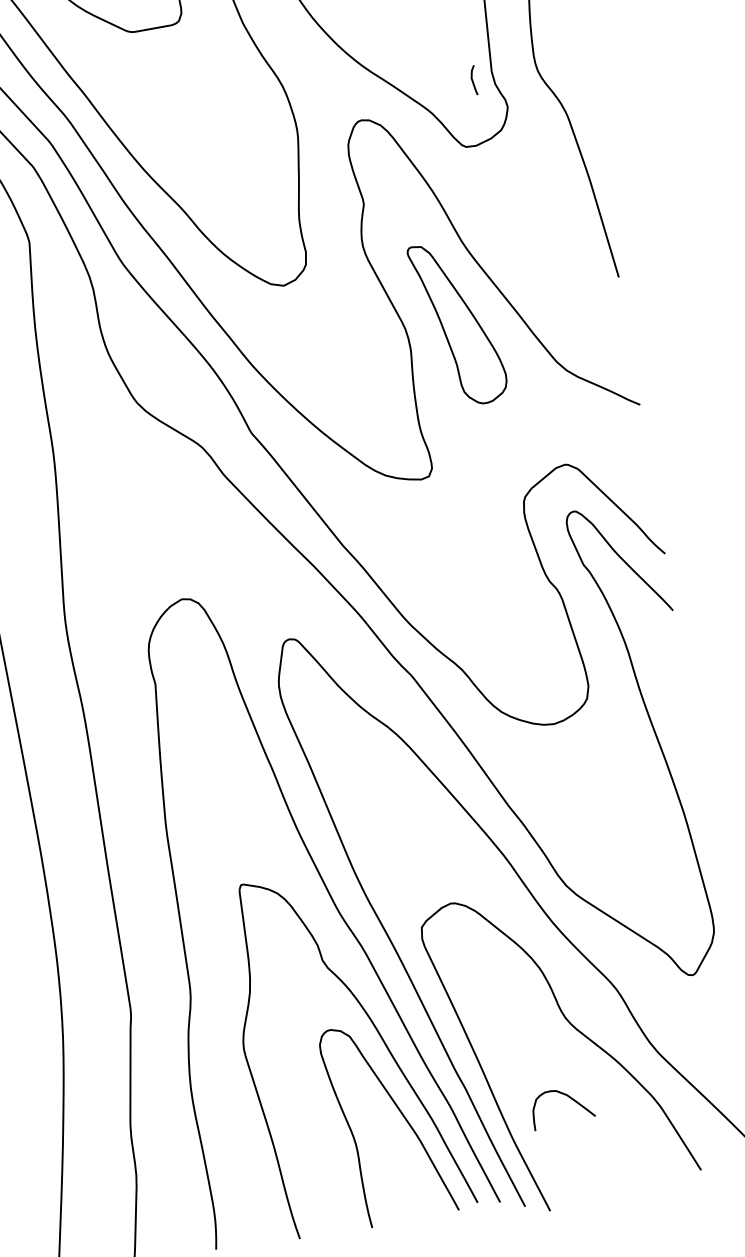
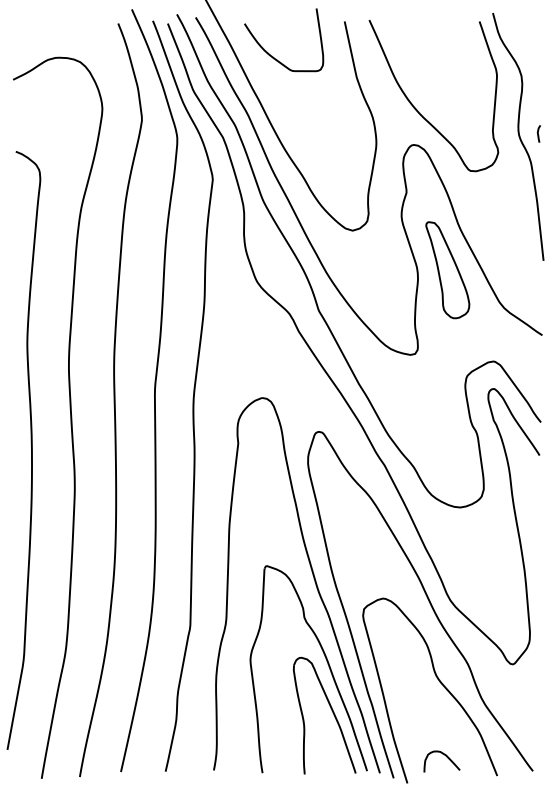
curve: (473, 79) -> (538, 133), moved
curve: (566, 1097) -> (445, 756), moved

